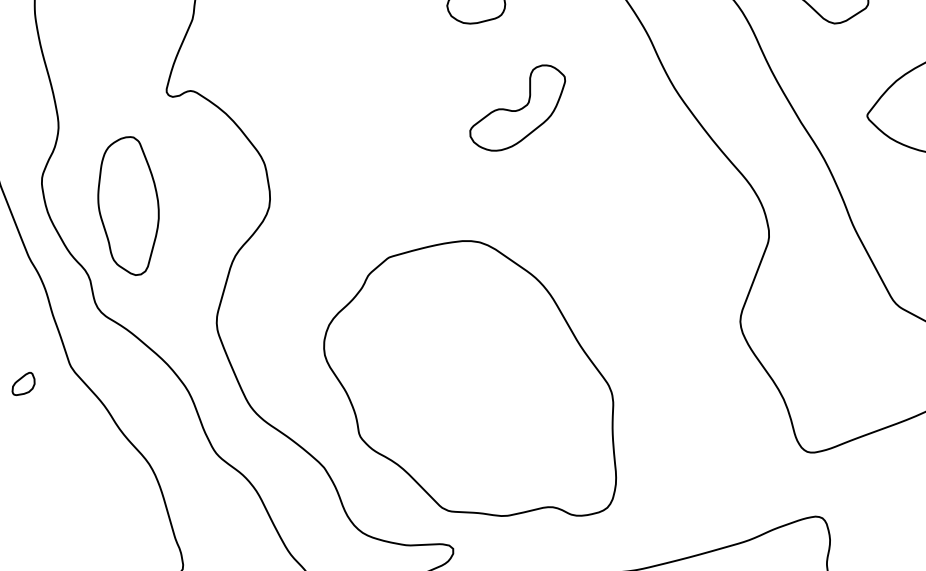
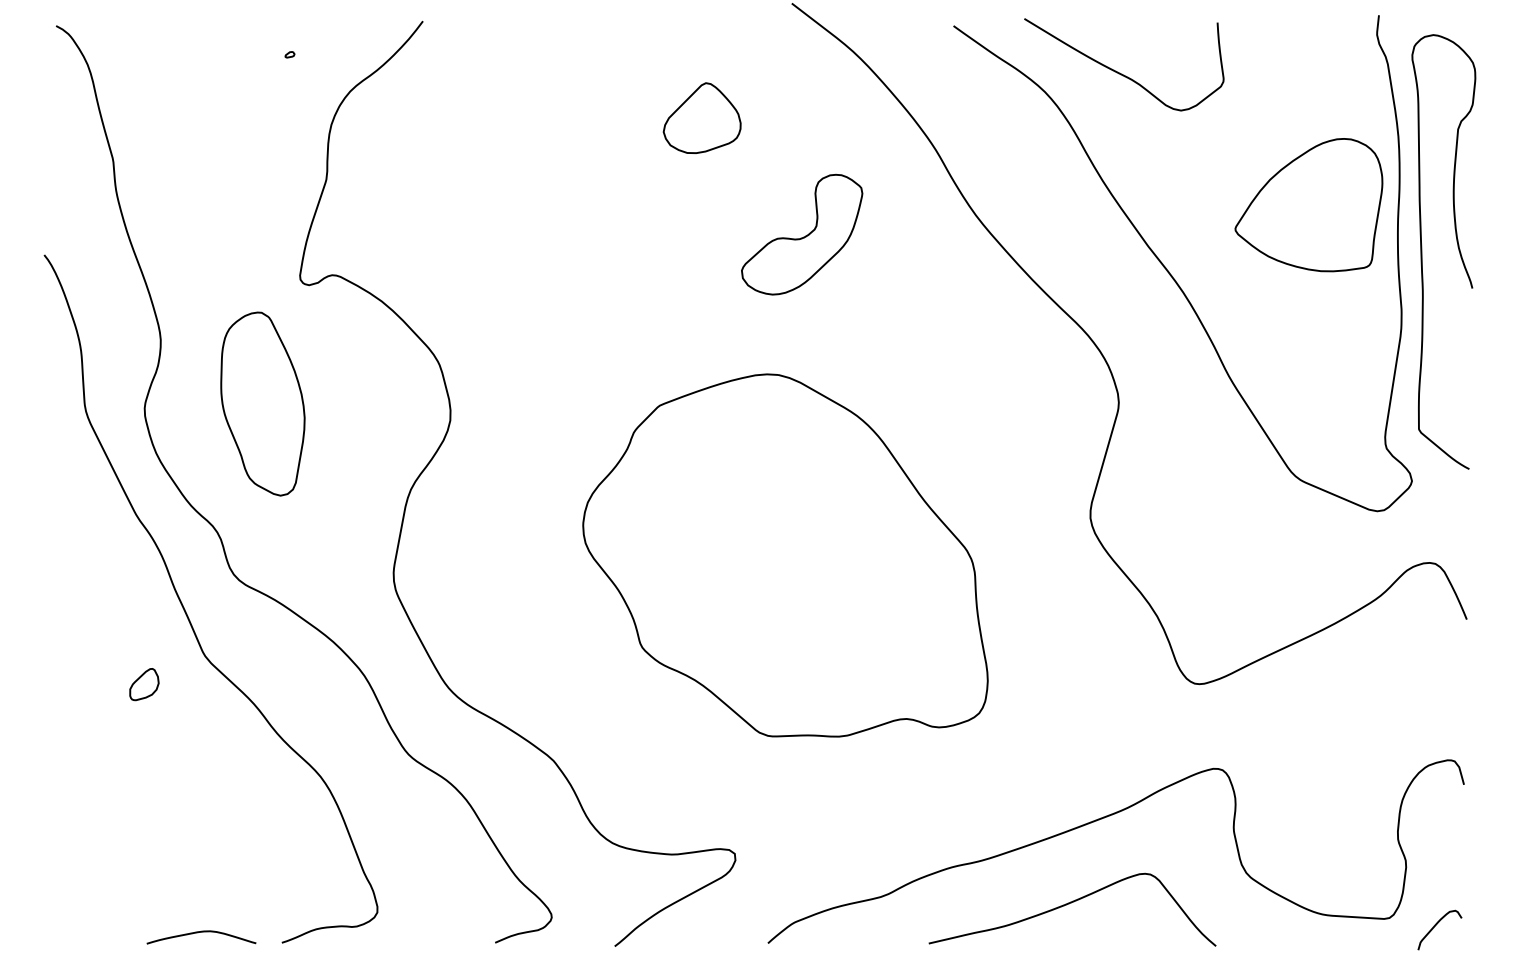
part: (517, 107) -> (802, 234), moved
part: (128, 205) -> (262, 403), moved
part: (473, 377) -> (785, 555), moved

